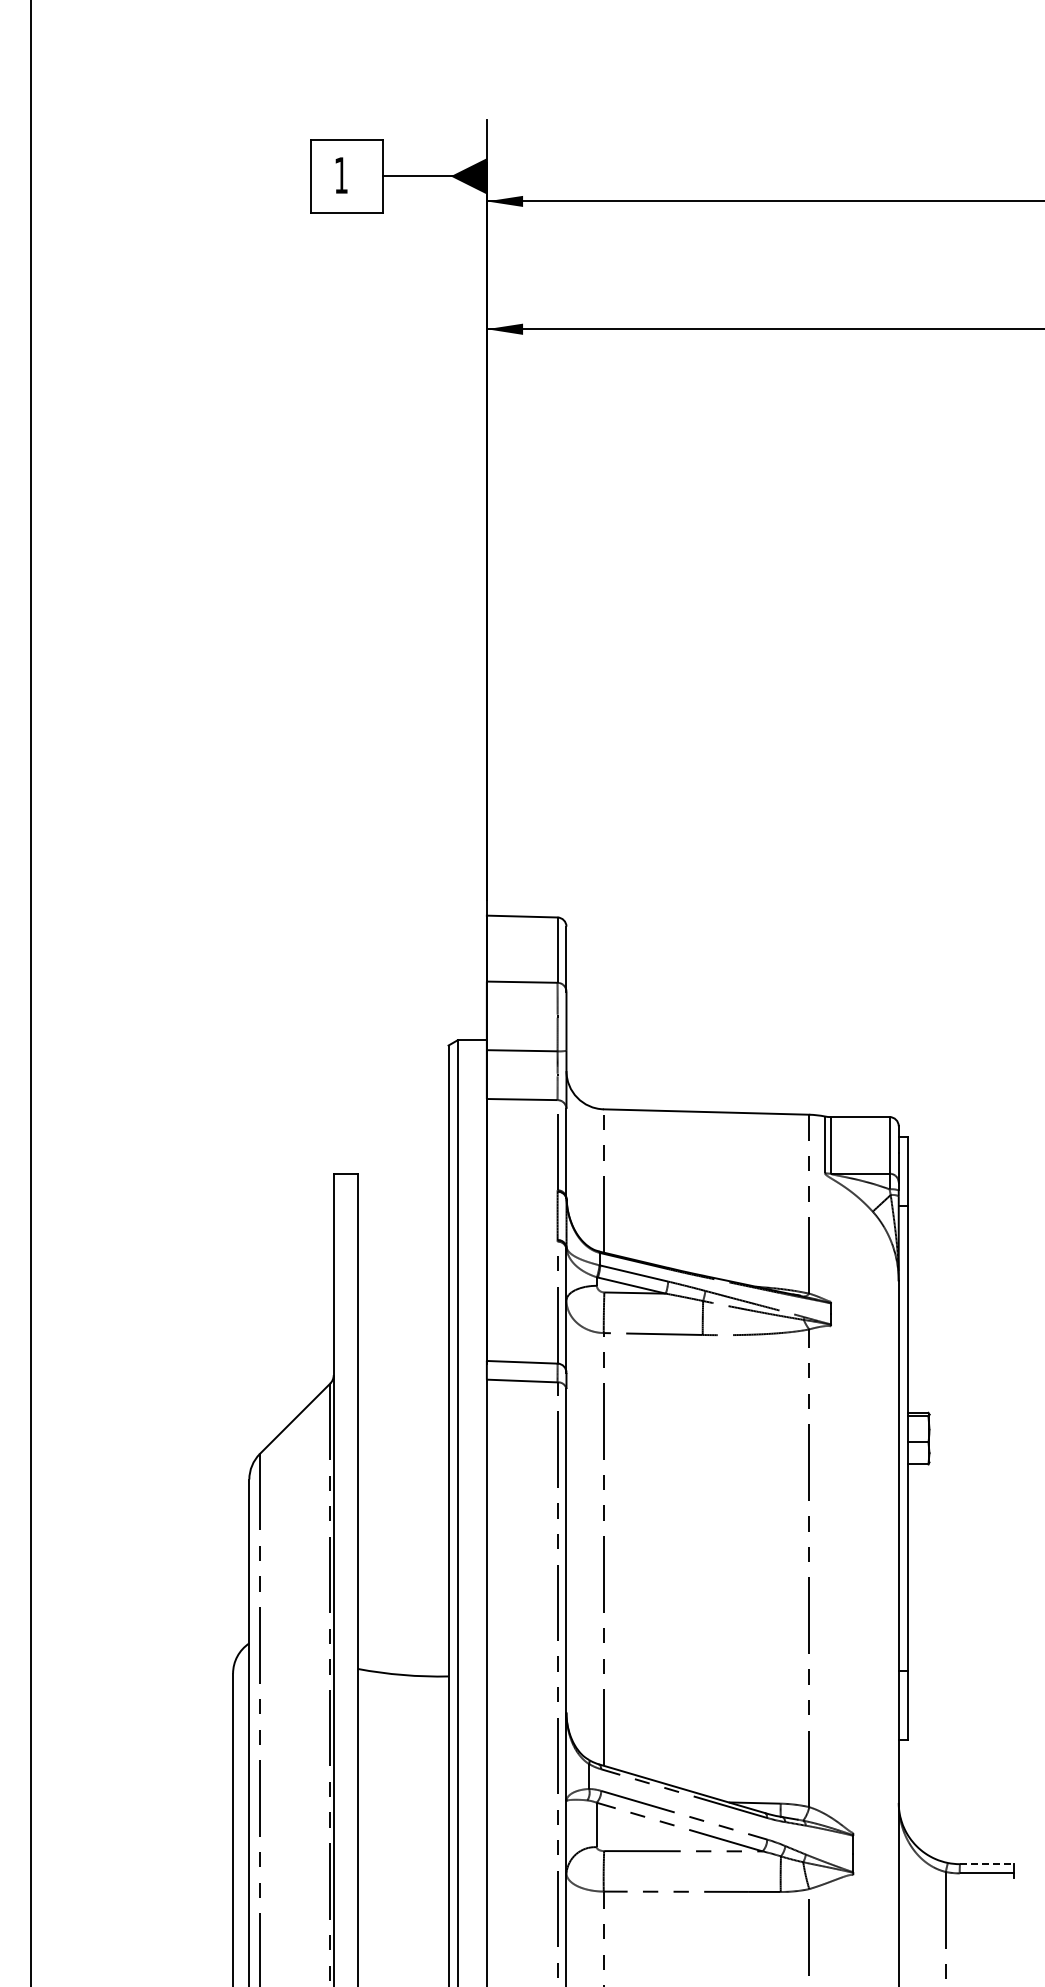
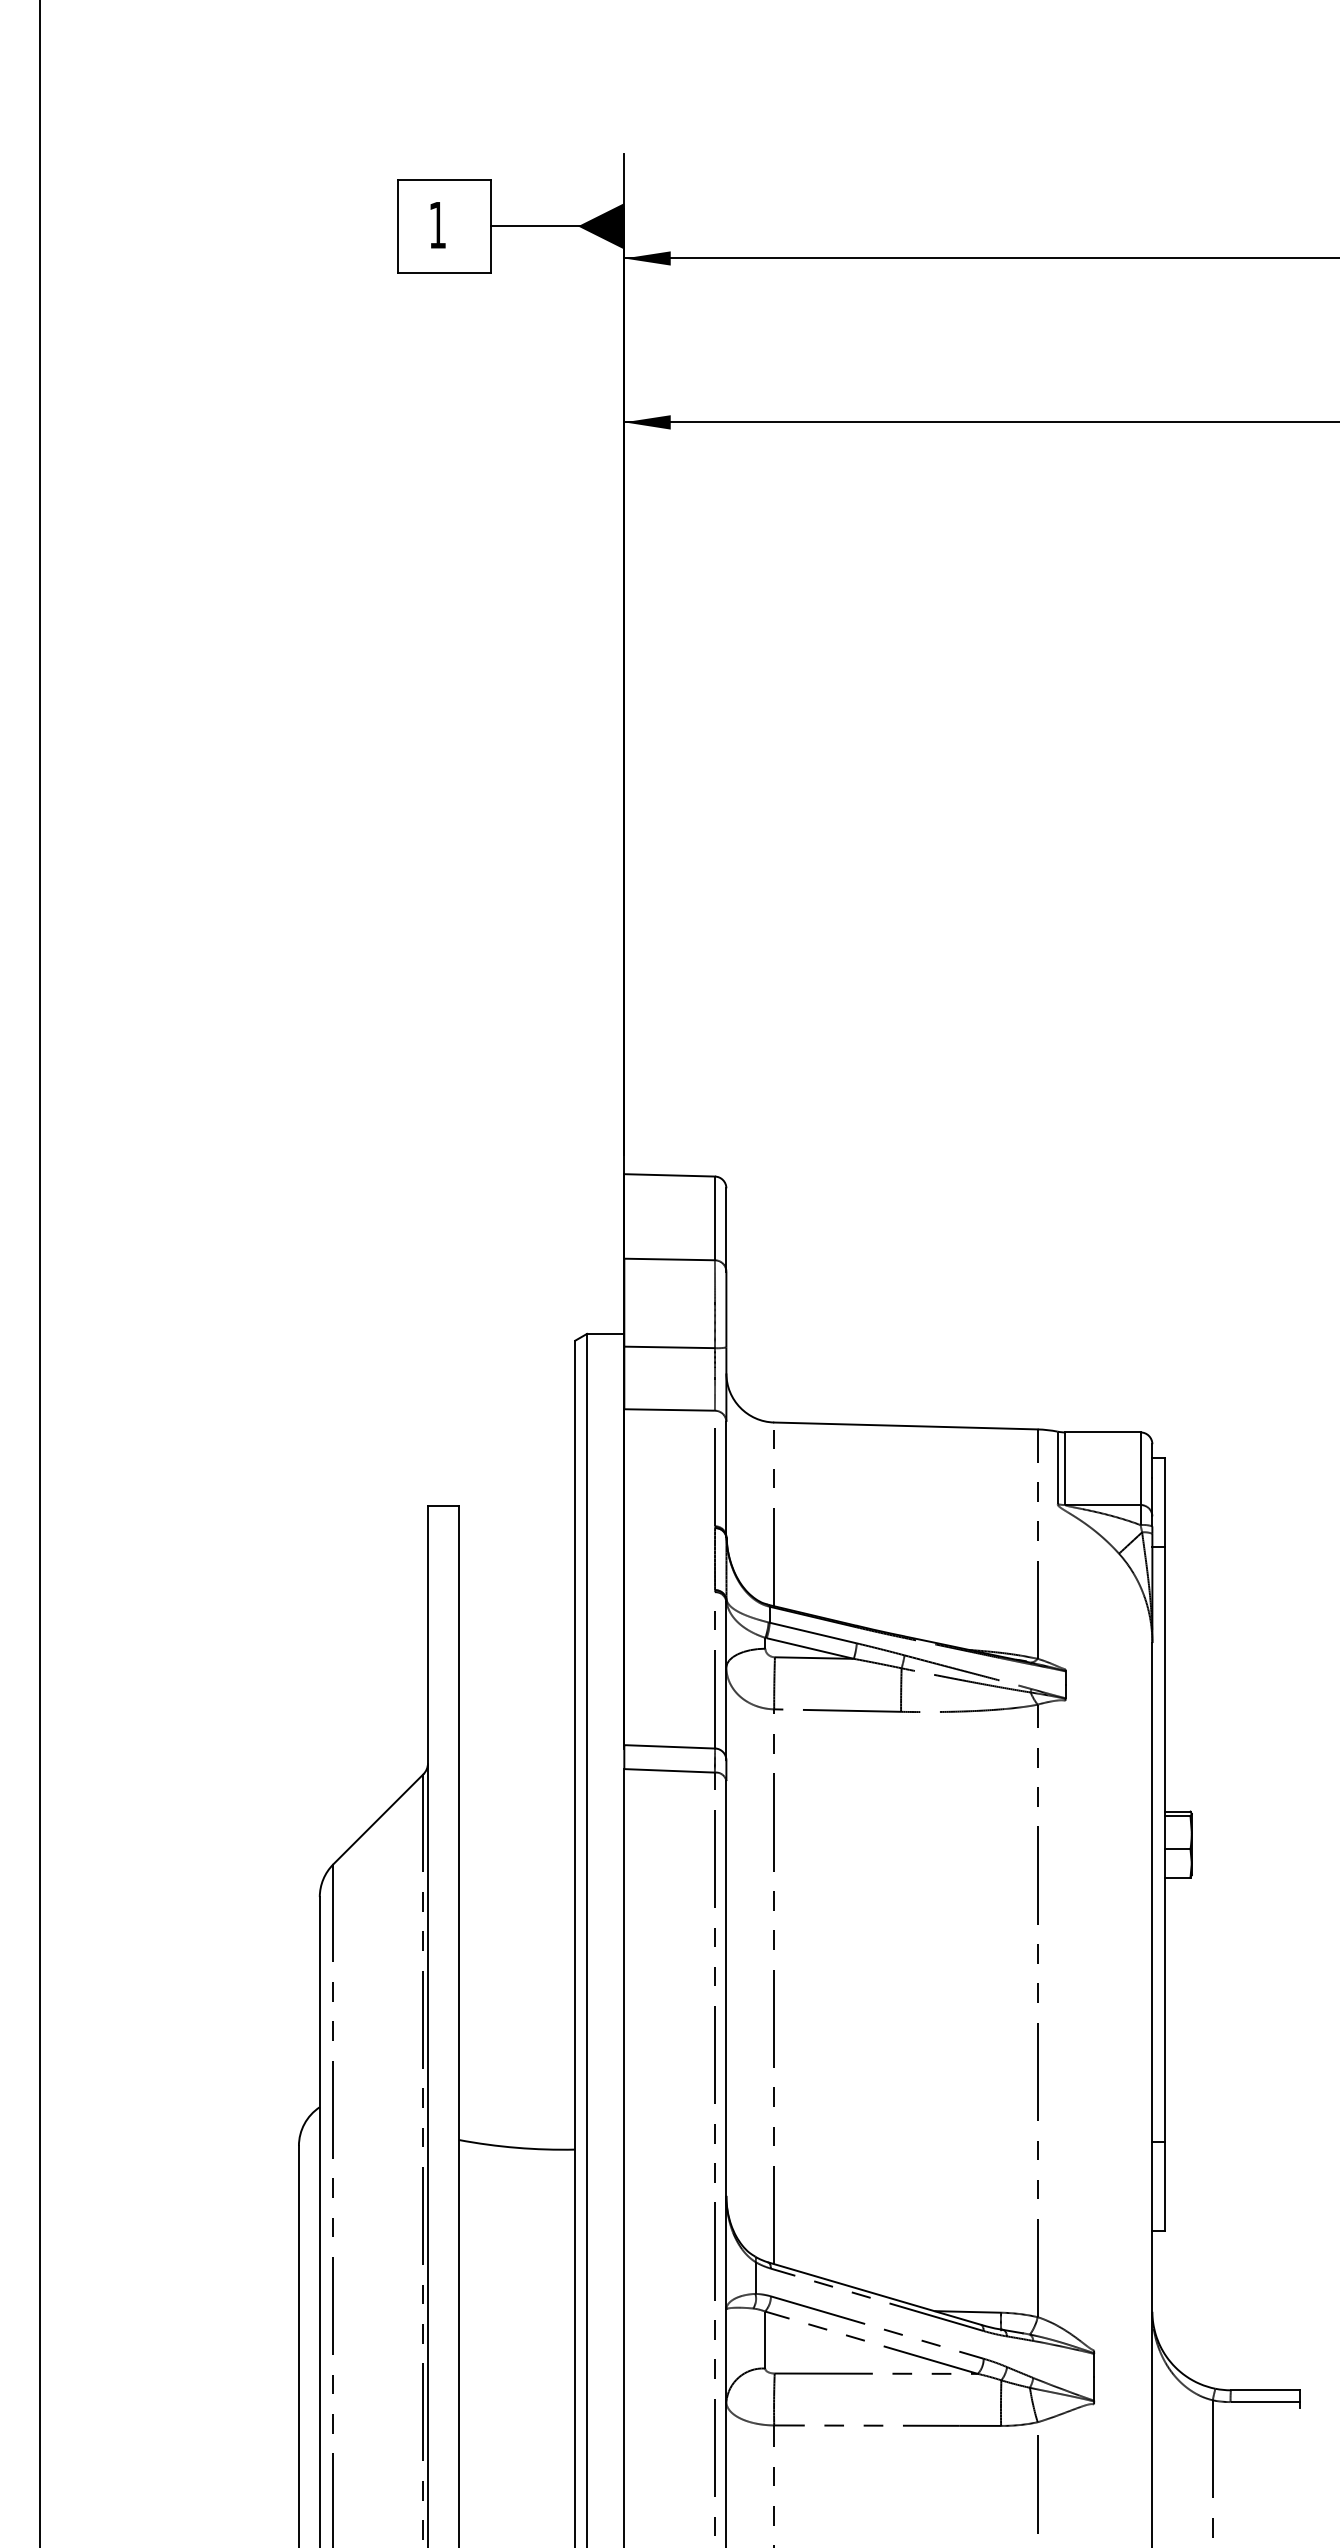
line: (986, 1864) -> (1264, 2390), dashed -> solid

